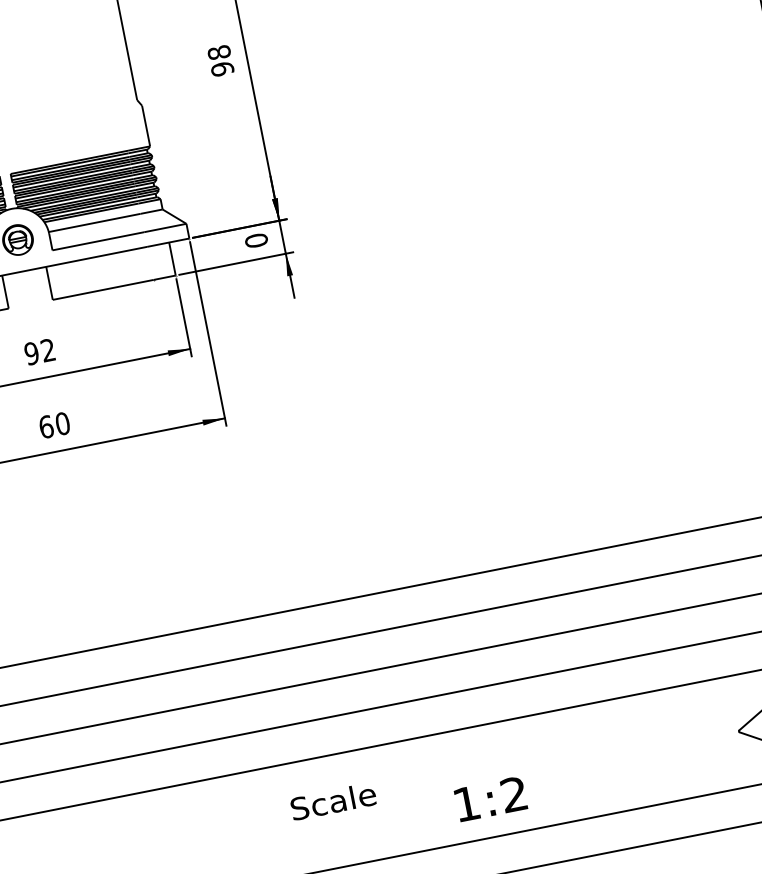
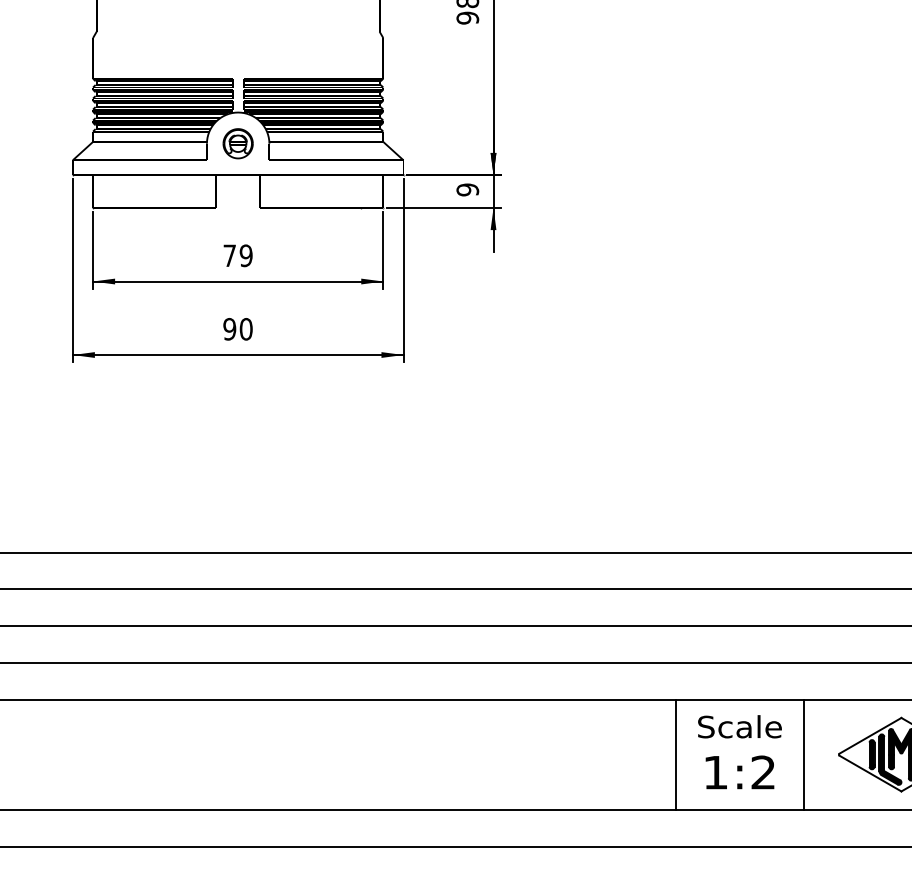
text: (256, 240) -> (467, 189), 0 -> 9
text: (39, 351) -> (237, 255), 92 -> 79
text: (45, 426) -> (229, 328), 60 -> 90
line: (703, 738) -> (803, 754), added
line: (576, 763) -> (676, 754), added
text: (490, 799) -> (739, 772), moved
text: (332, 801) -> (739, 726), moved

